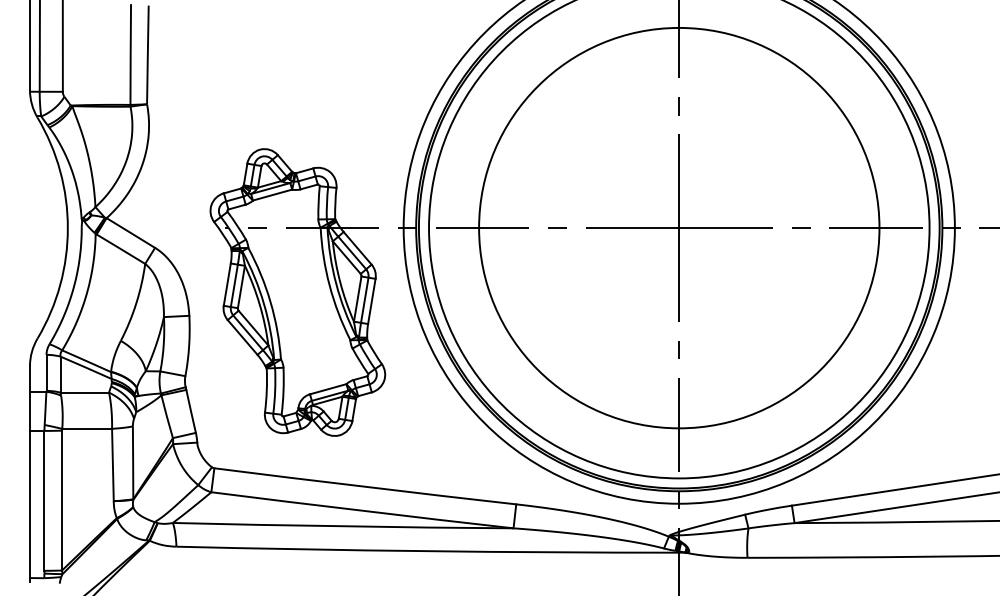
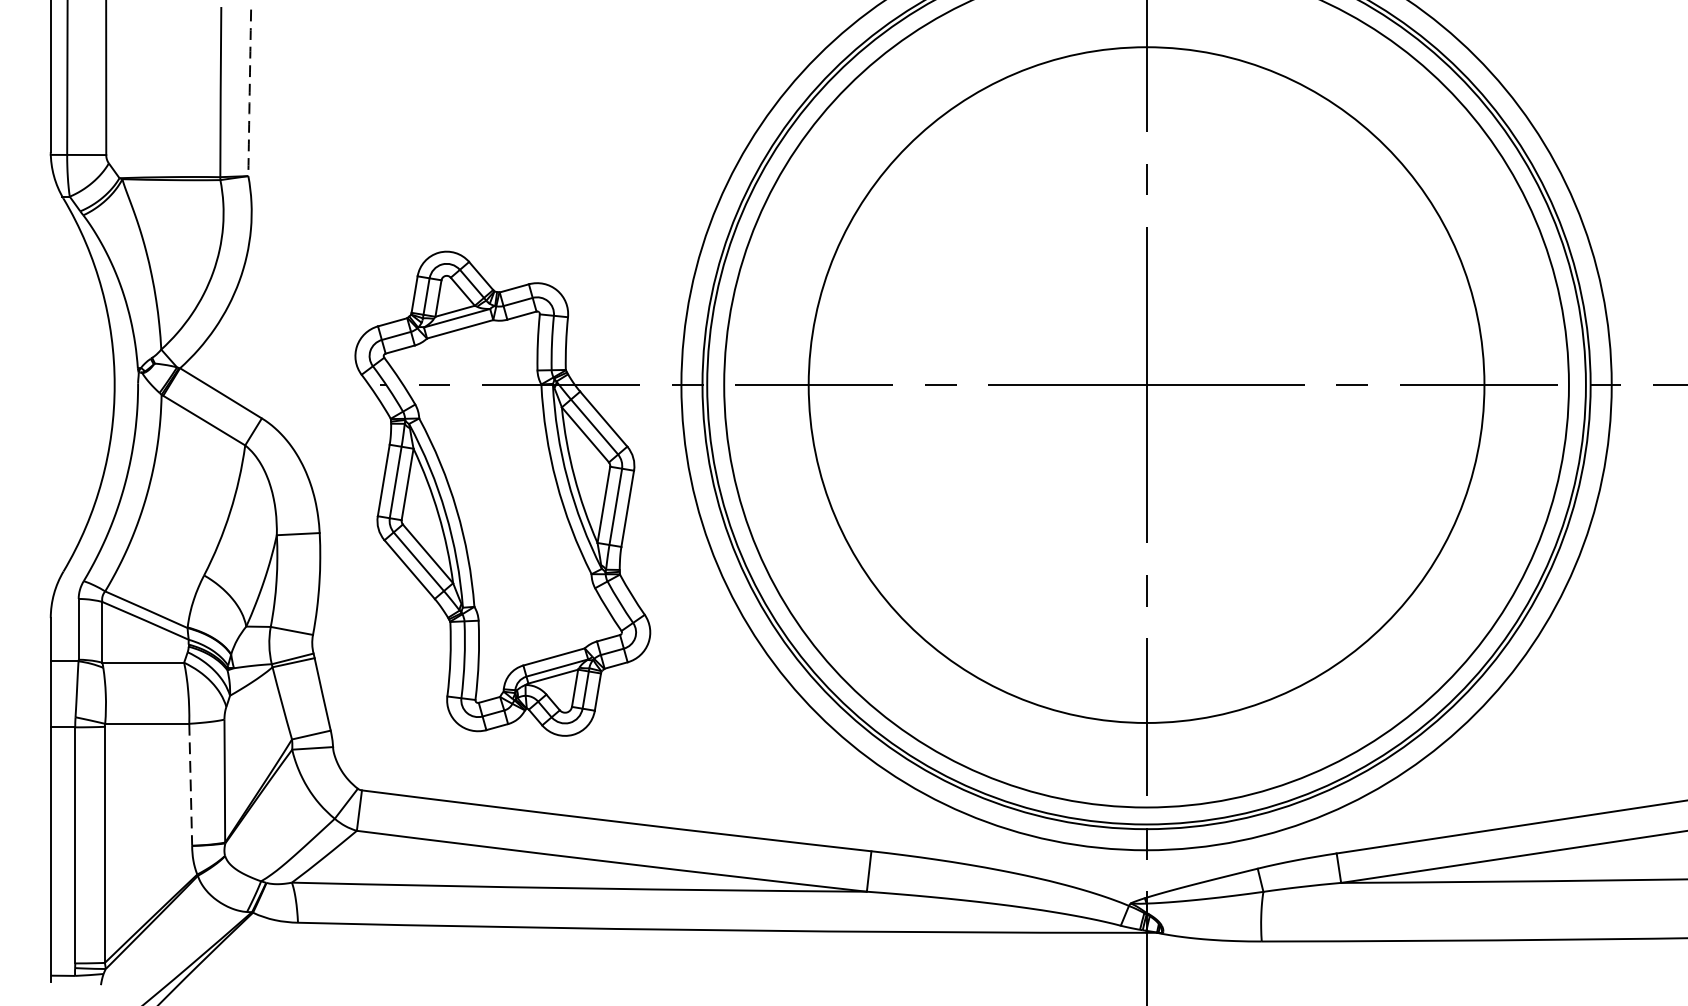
arc: (147, 54) -> (249, 92), solid -> dashed
line: (112, 465) -> (190, 785), solid -> dashed

